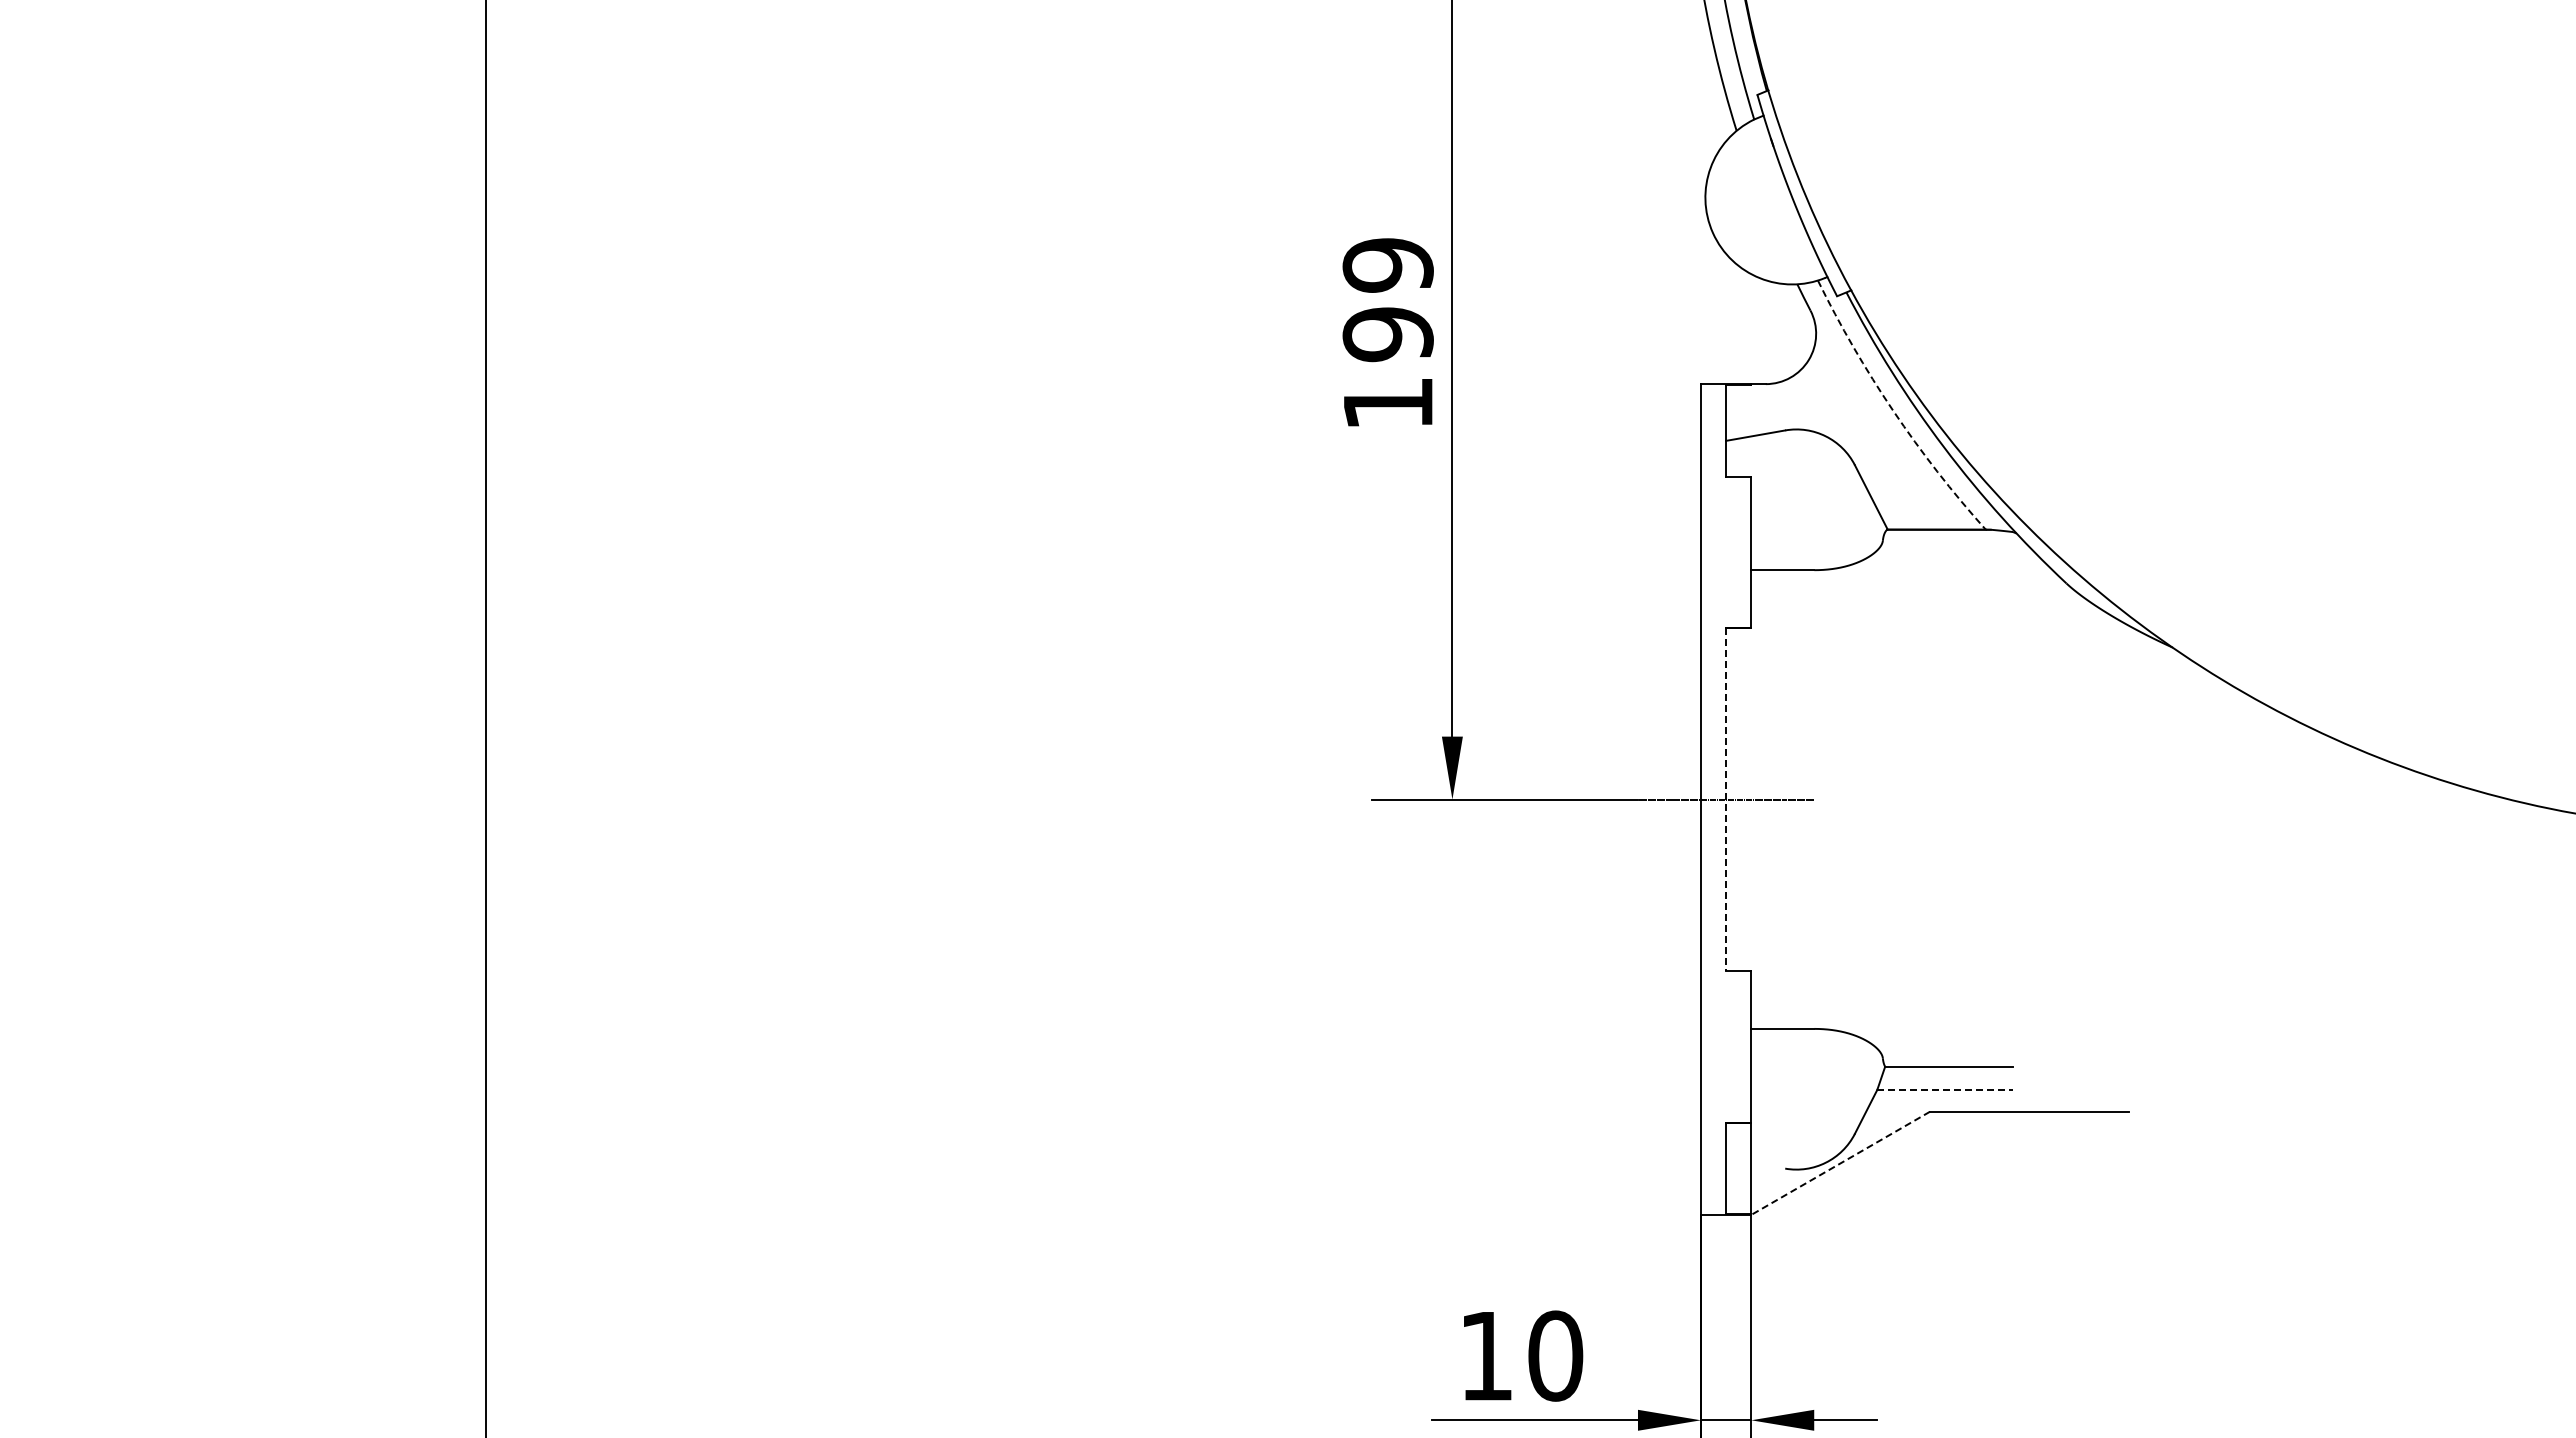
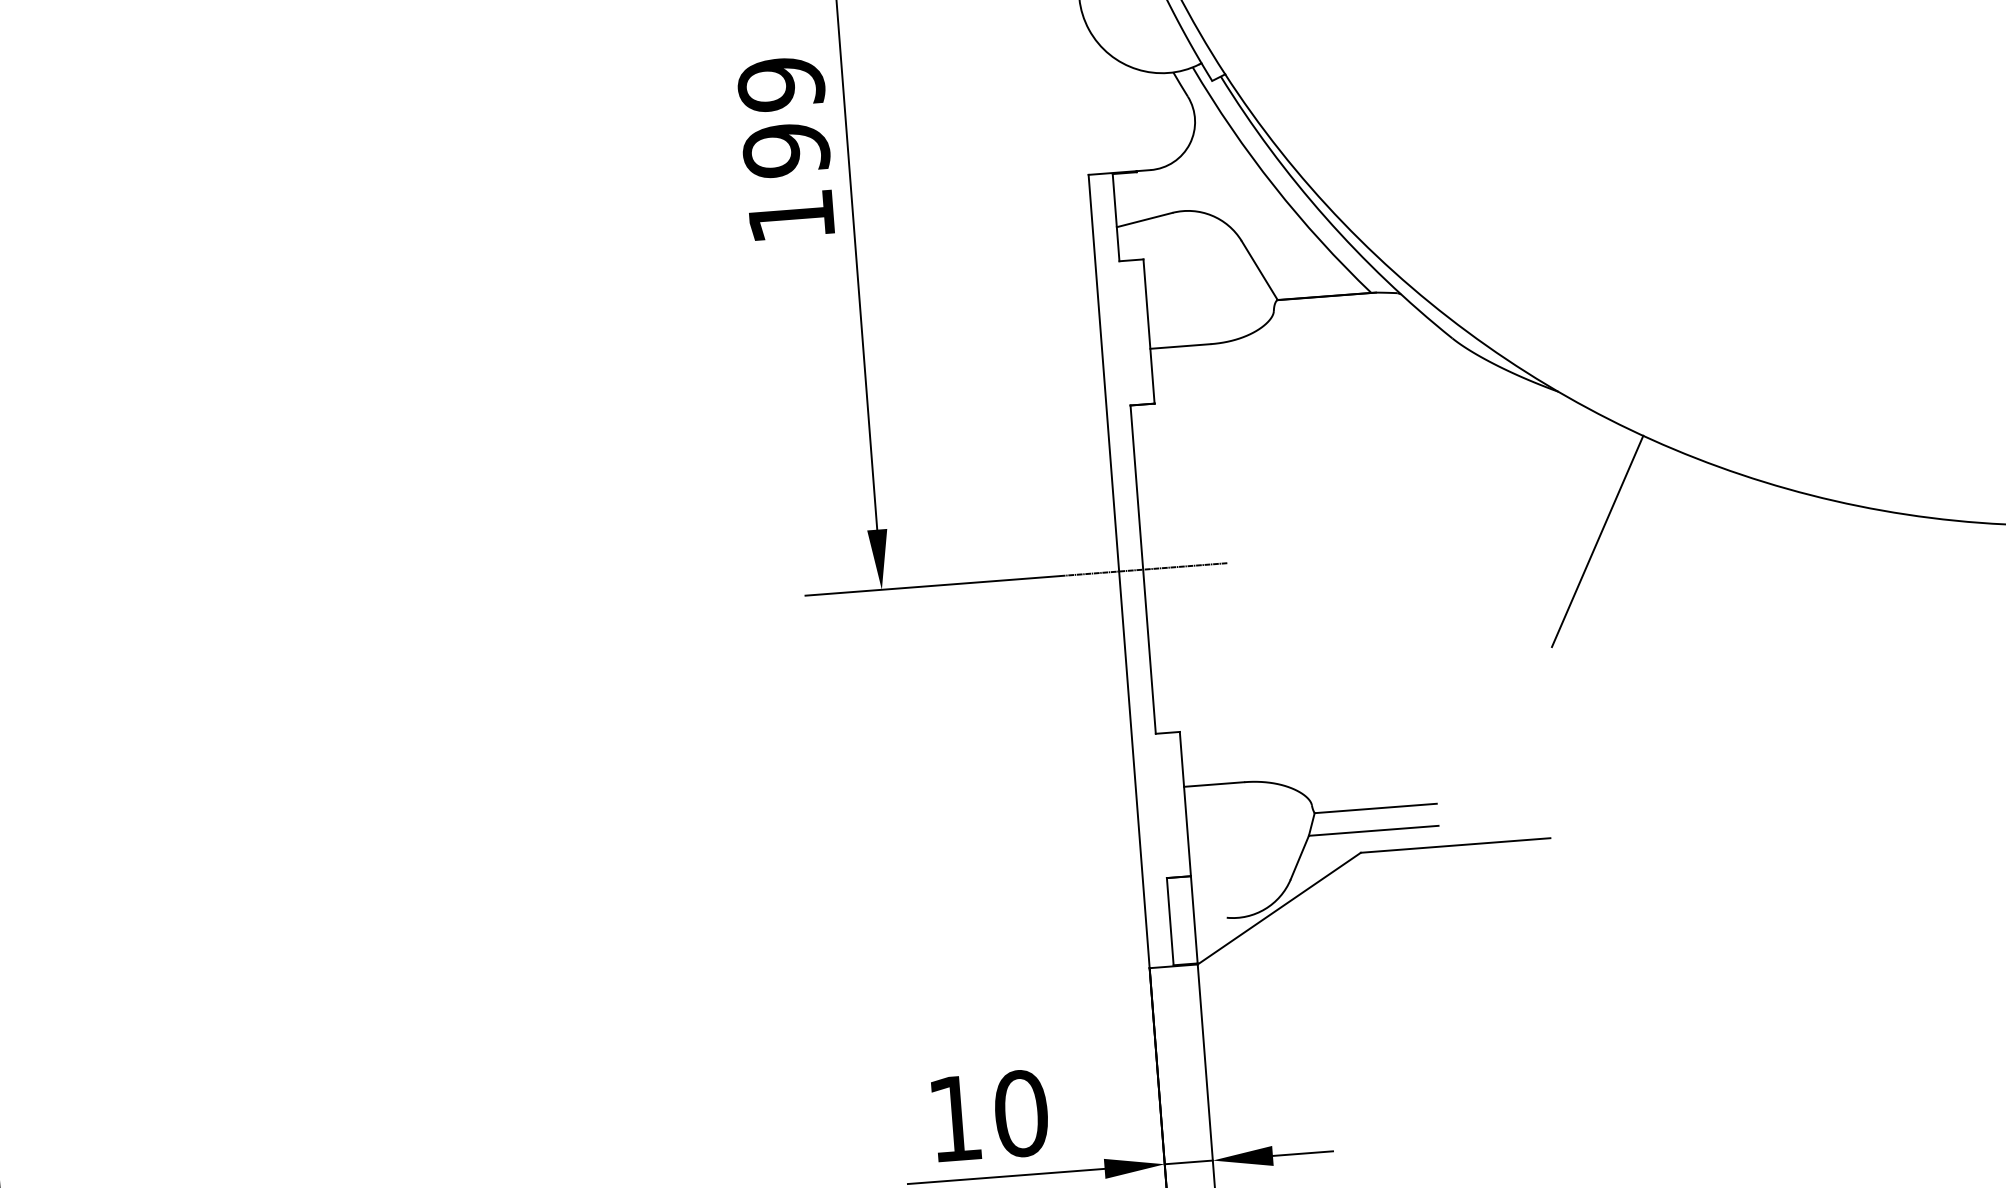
arc: (1893, 410) -> (1274, 185), dashed -> solid
line: (1726, 799) -> (1143, 569), dashed -> solid
line: (2201, 806) -> (1597, 541), added
line: (1945, 1089) -> (1373, 830), dashed -> solid
line: (1840, 1163) -> (1279, 908), dashed -> solid

